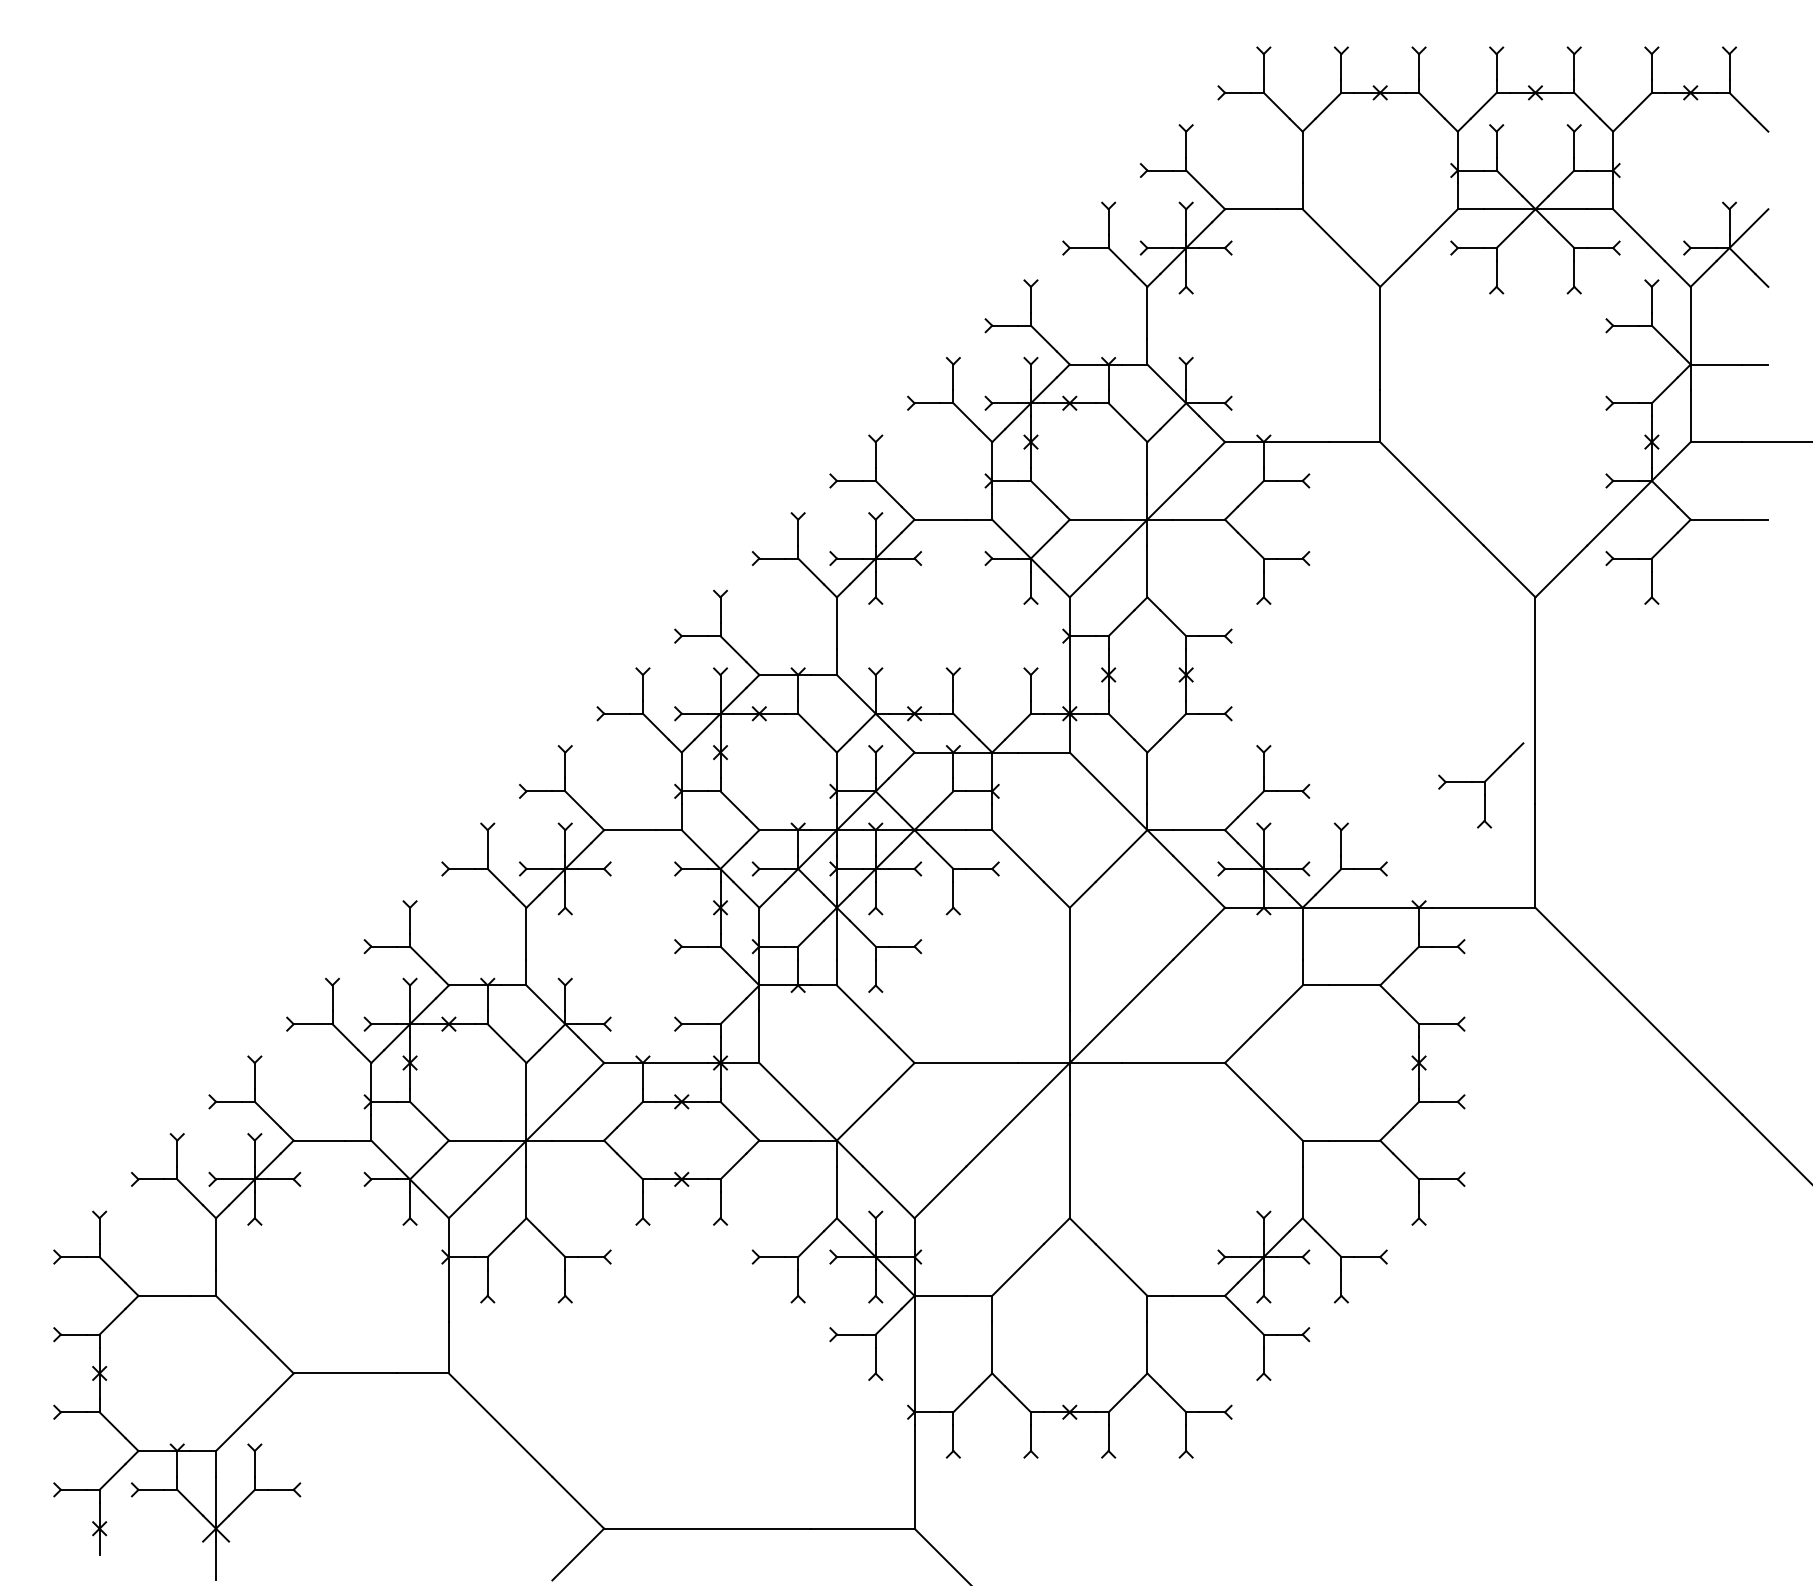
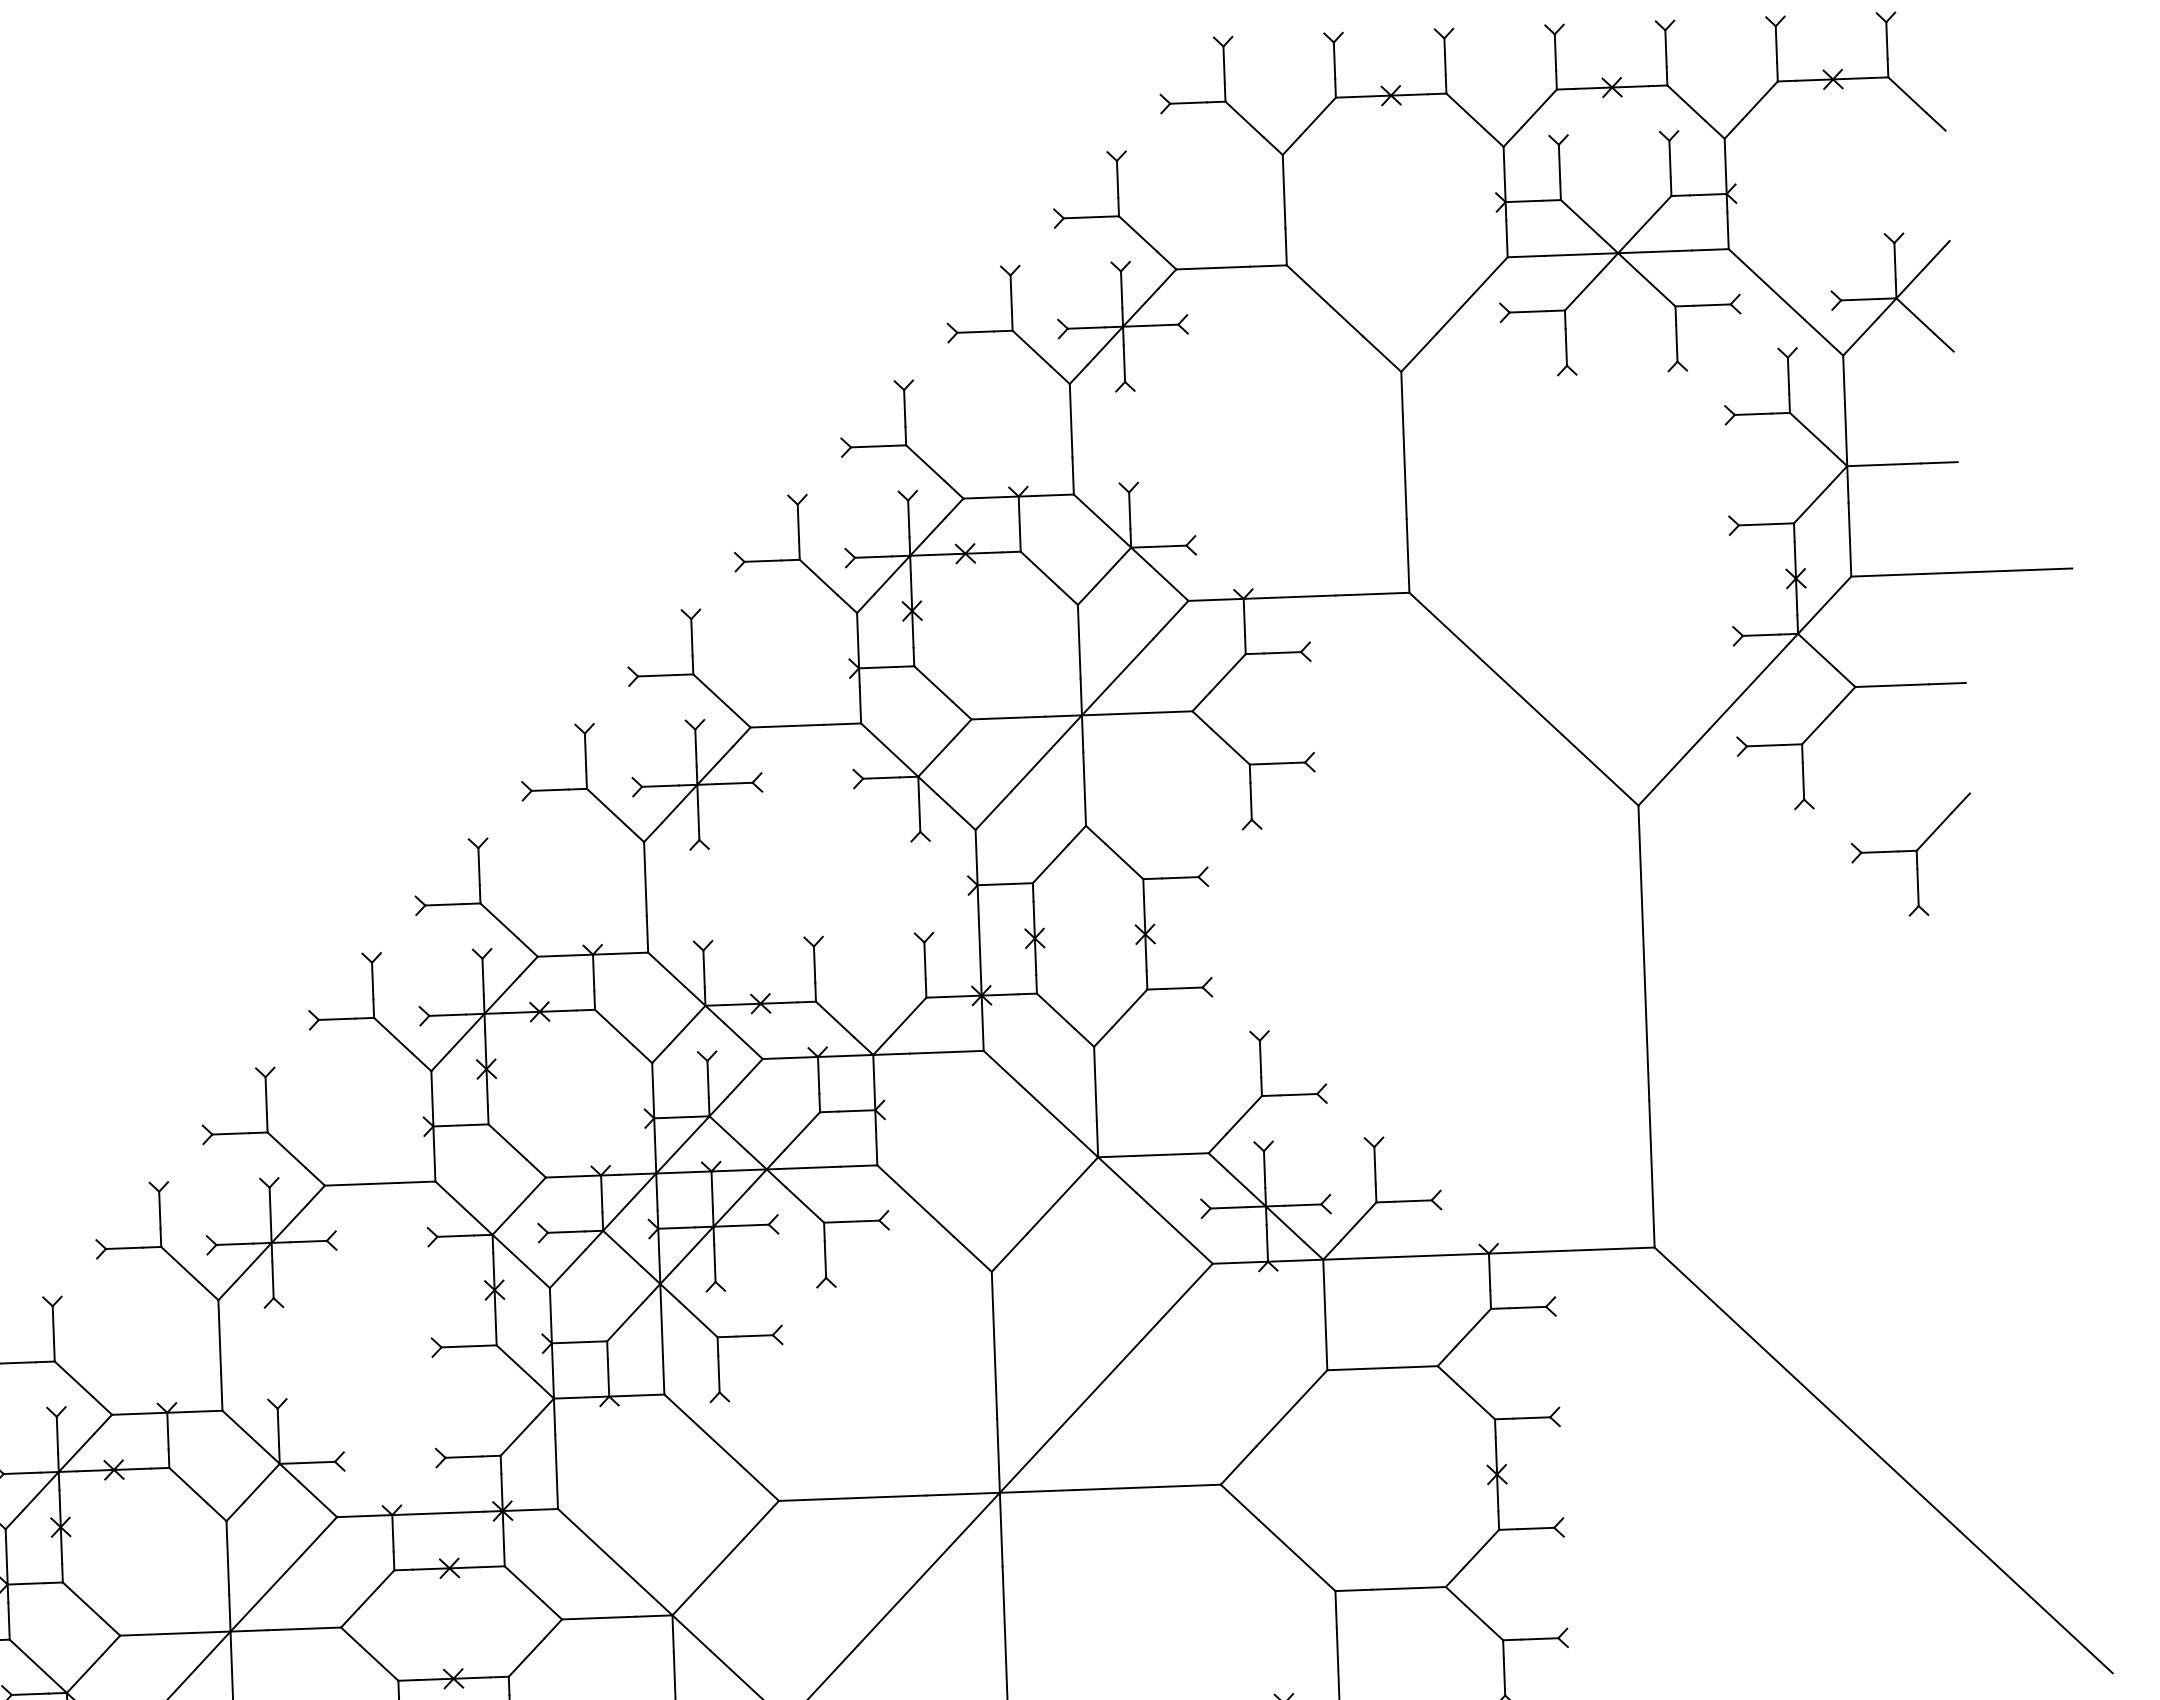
part: (1481, 785) -> (1912, 855), moved

